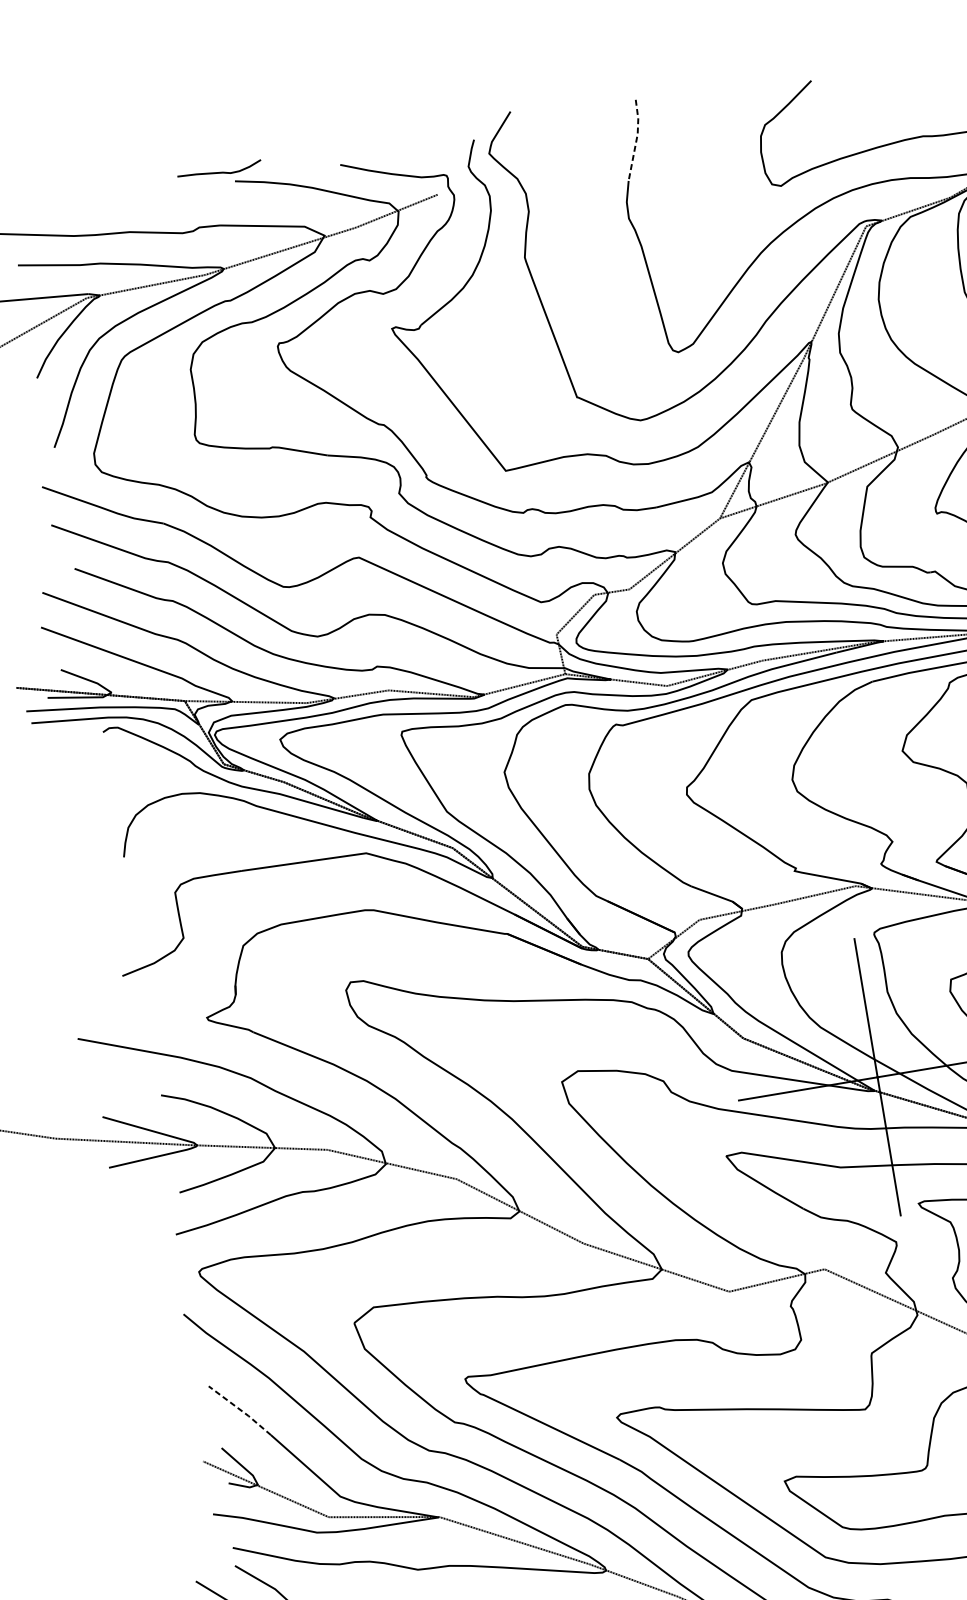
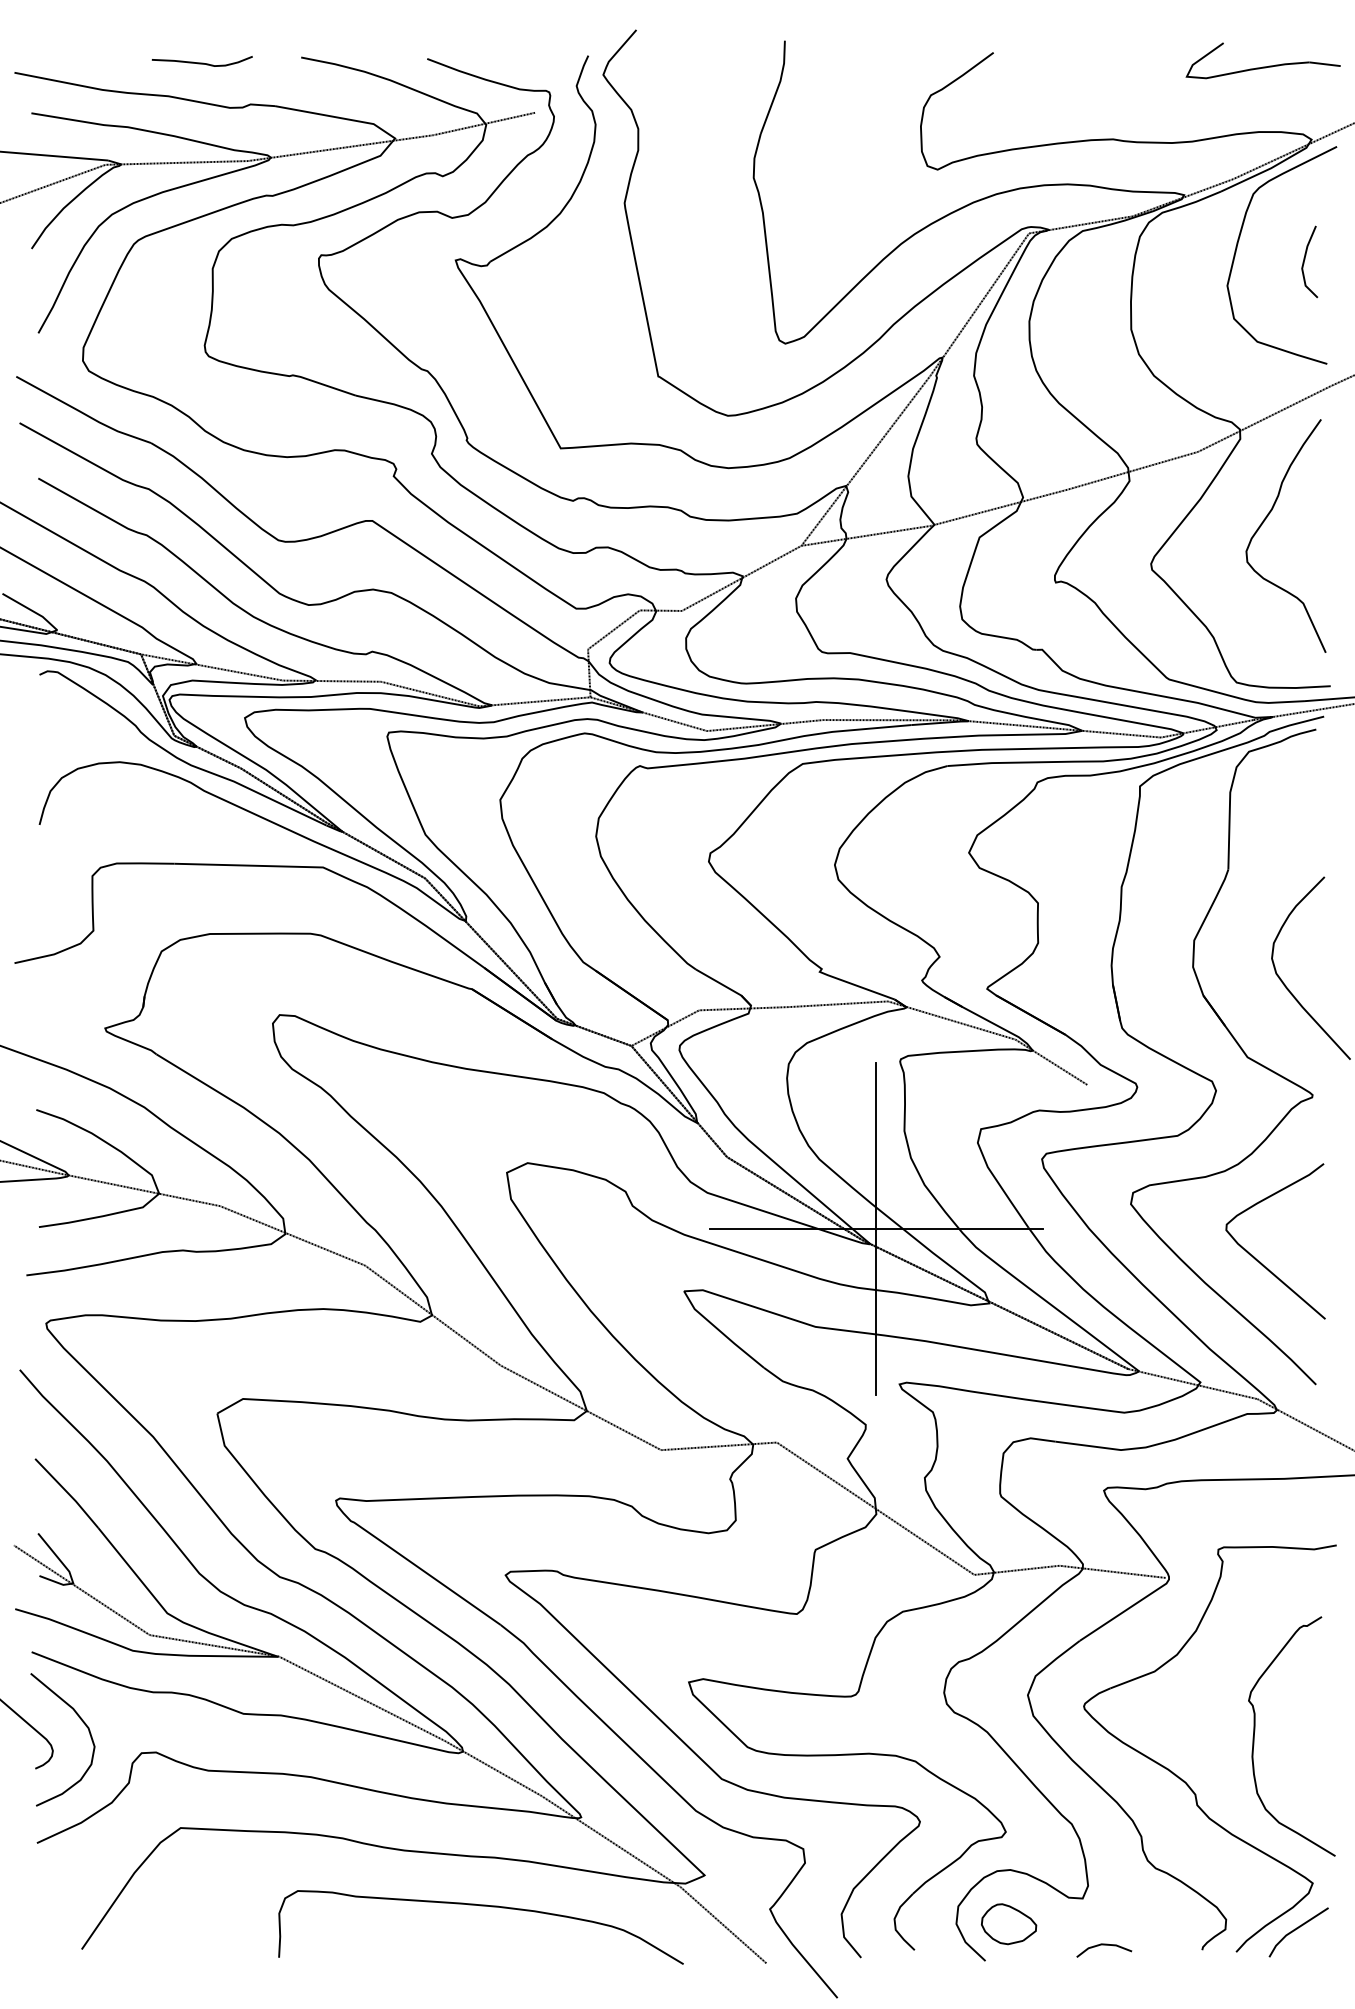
line: (636, 139) -> (778, 87), dashed -> solid
curve: (219, 171) -> (201, 62), moved
line: (240, 1409) -> (67, 1492), dashed -> solid

